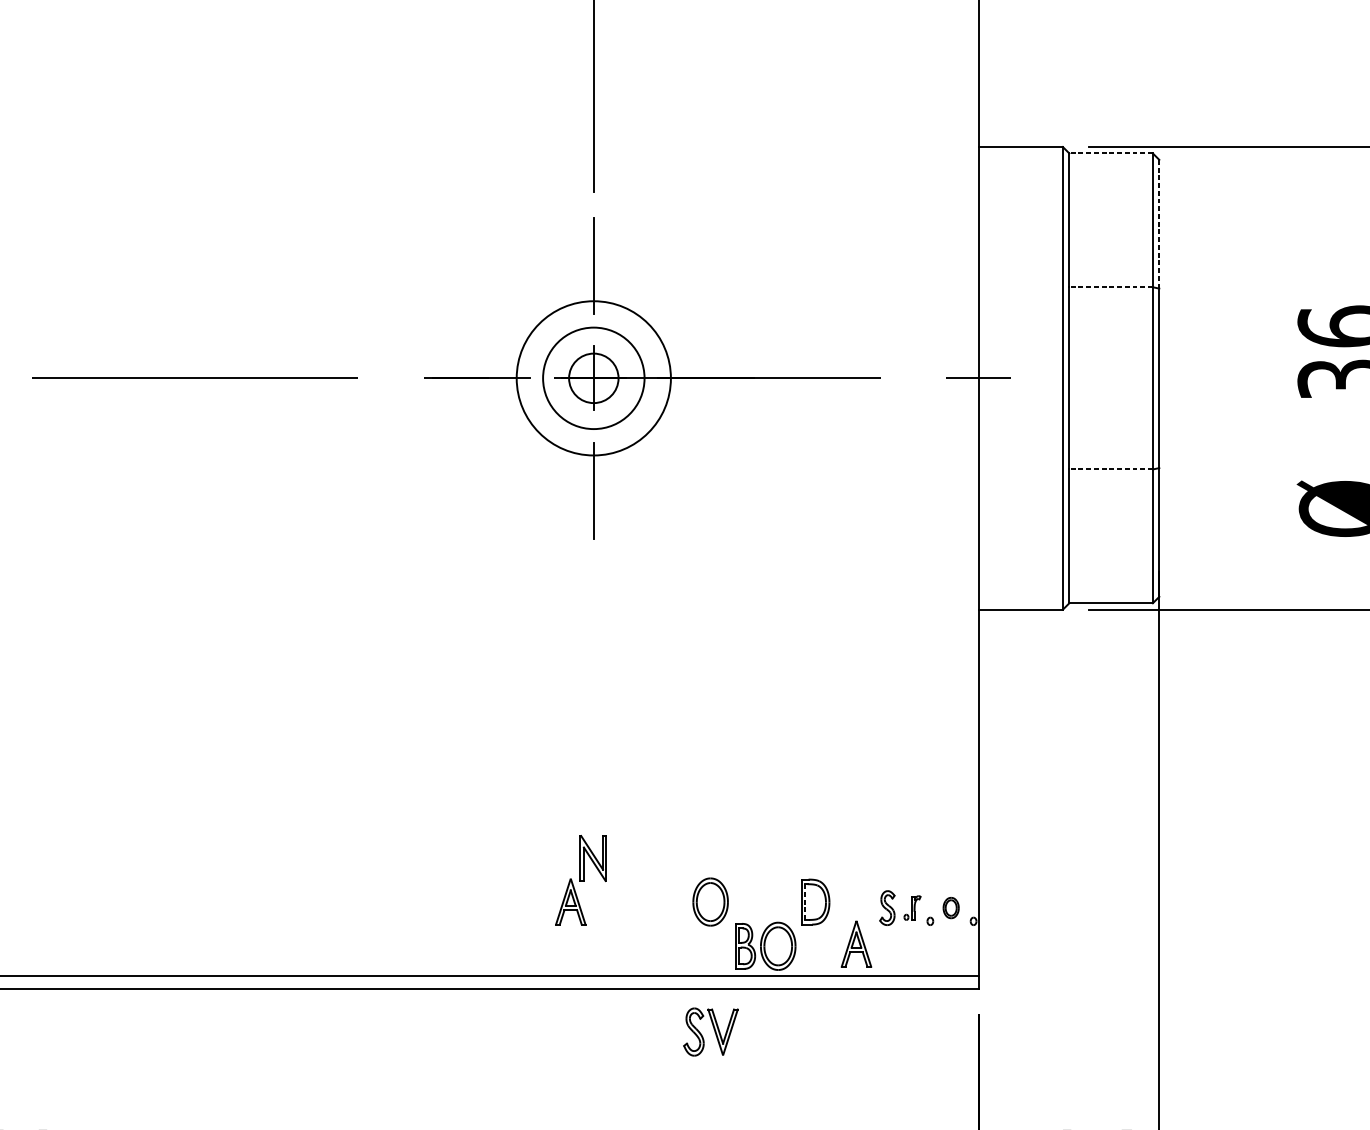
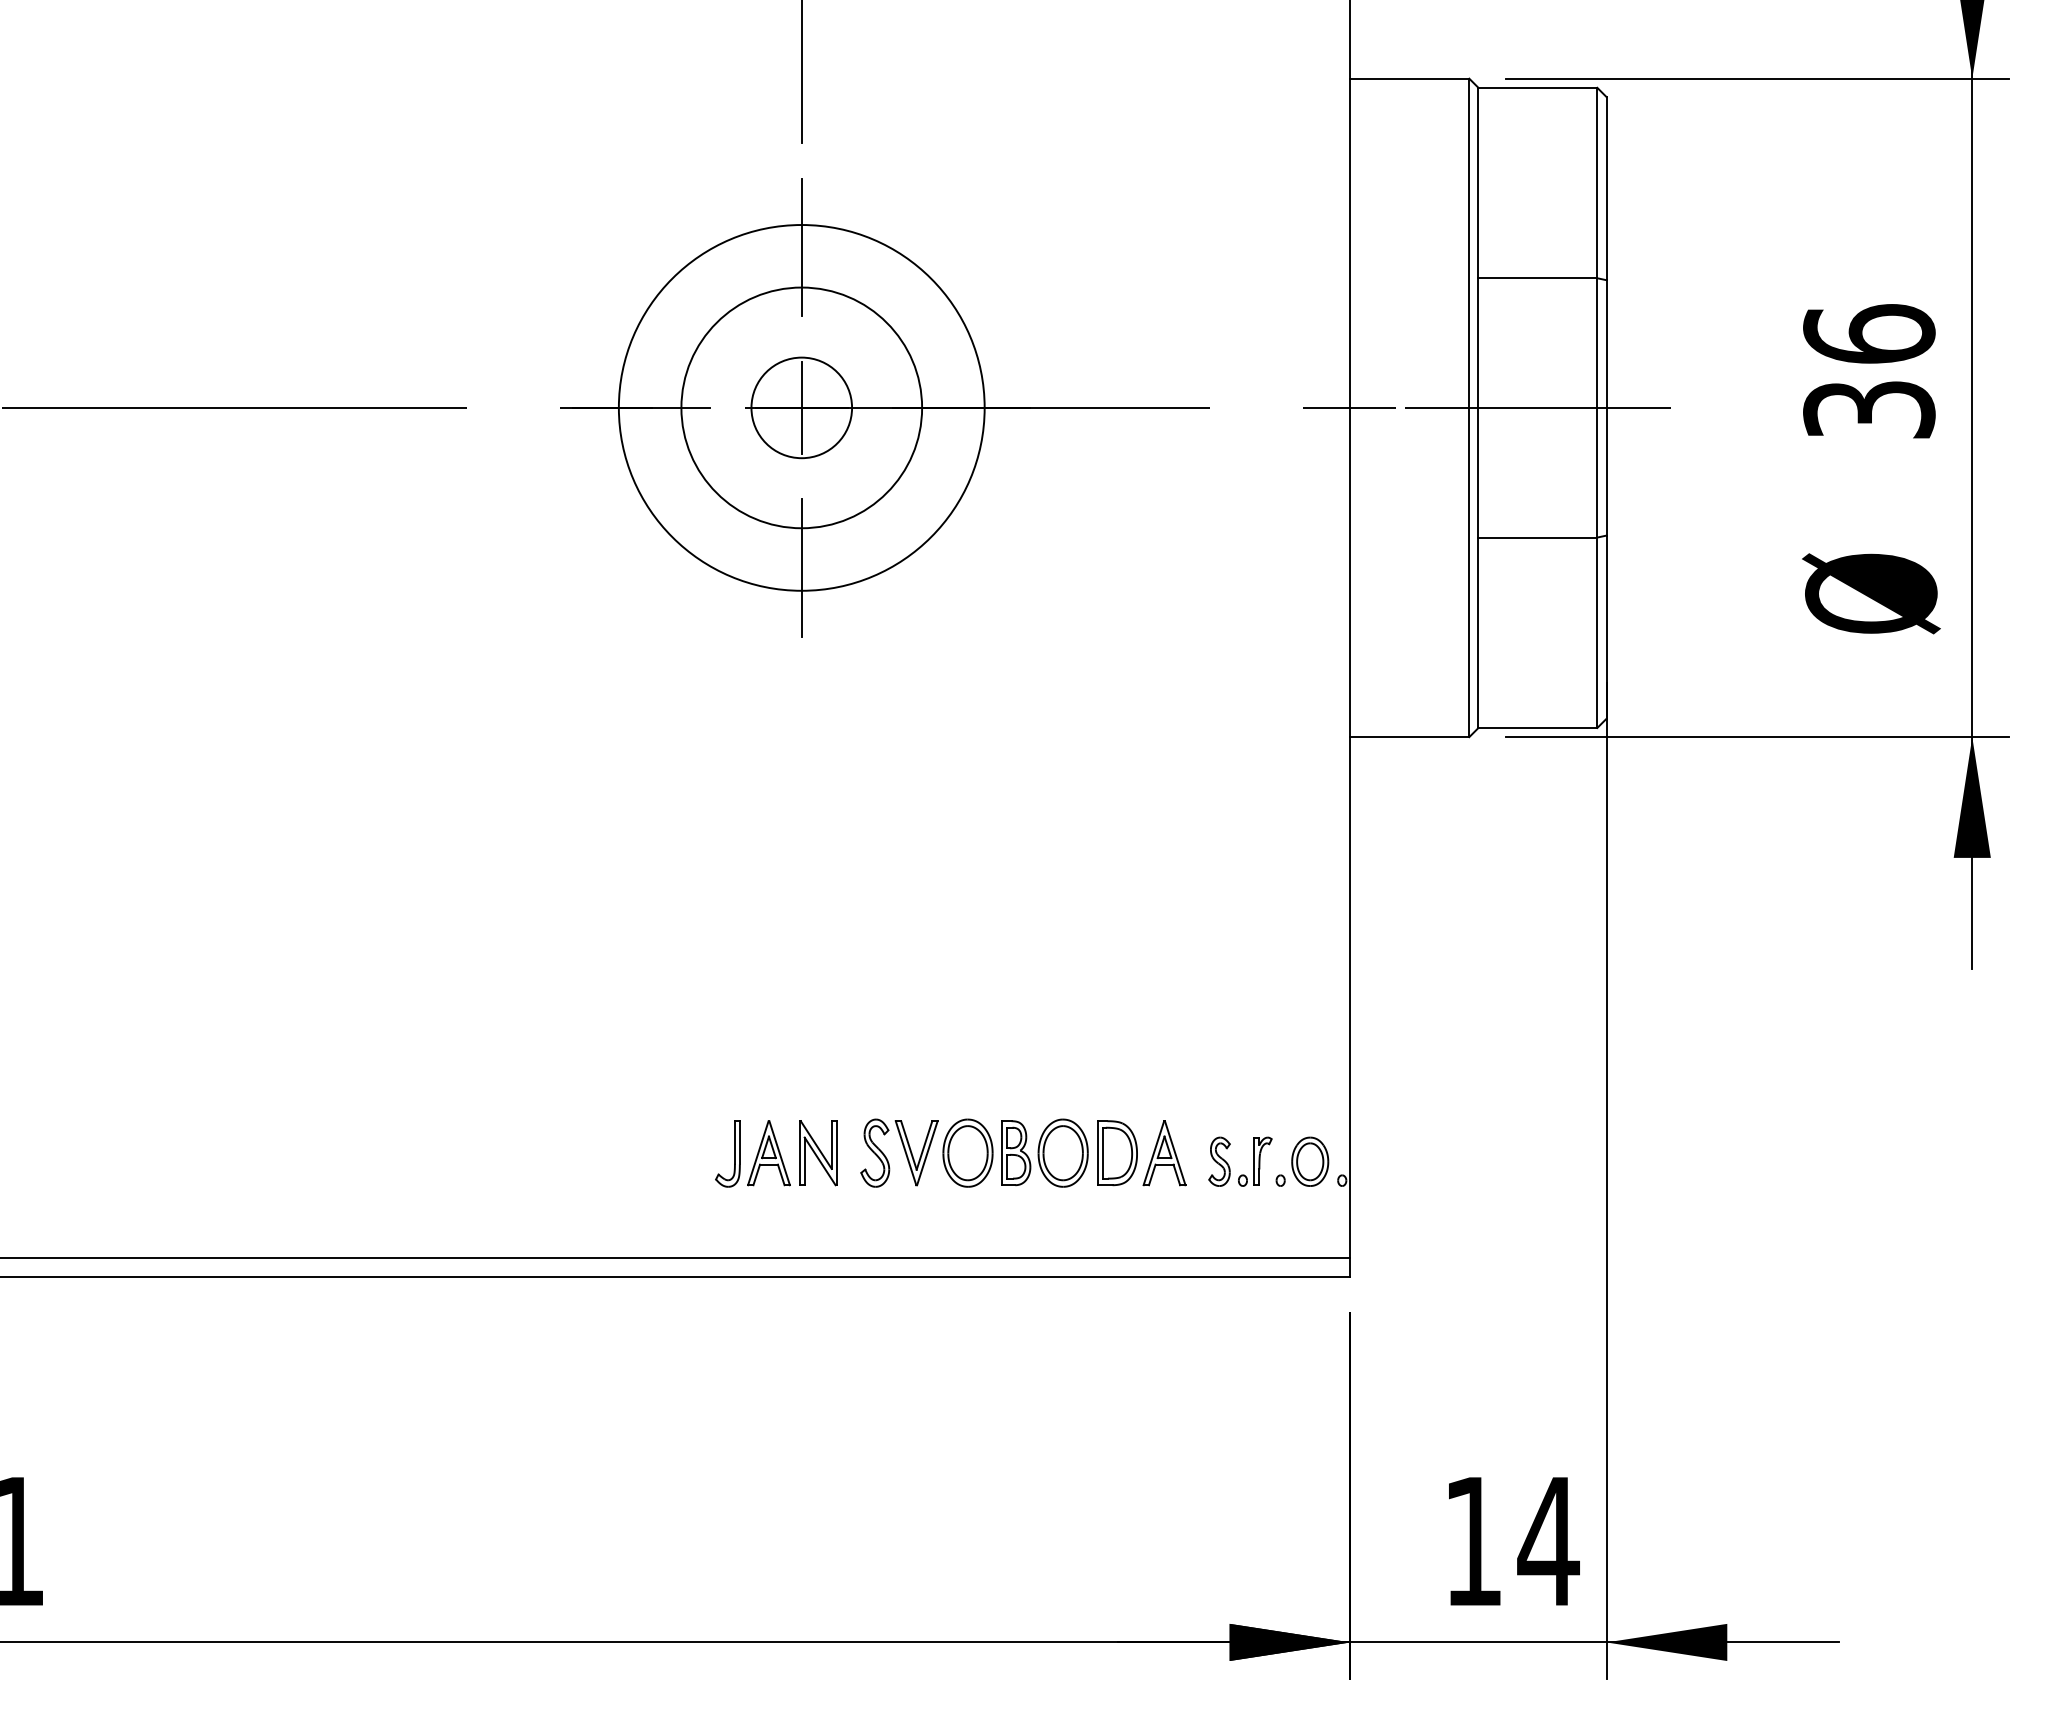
line: (1110, 153) -> (1537, 87), dashed -> solid
line: (1159, 224) -> (1606, 188), dashed -> solid
line: (1110, 287) -> (1537, 278), dashed -> solid
circle: (593, 378) -> (801, 407), size x1.43
circle: (593, 378) -> (801, 407), size x1.67
circle: (593, 378) -> (801, 407), size x1.67
line: (1110, 378) -> (1537, 407), added
line: (1110, 469) -> (1537, 537), dashed -> solid
part: (593, 858) -> (818, 1153), moved
part: (546, 902) -> (734, 1153), added
line: (805, 902) -> (1102, 1153), dashed -> solid
part: (912, 907) -> (1255, 1161), size x1.43
part: (951, 907) -> (1310, 1161), size x1.67
part: (856, 944) -> (1164, 1153), moved
part: (765, 945) -> (1044, 1152), moved
part: (710, 1031) -> (899, 1152), moved

